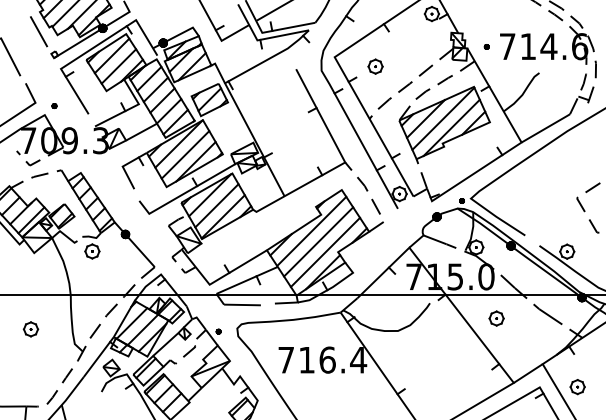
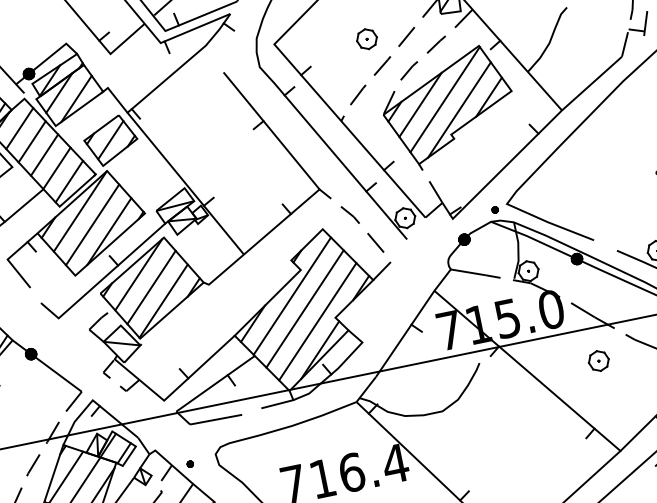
part: (375, 66) -> (366, 39), moved
part: (496, 318) -> (598, 360), moved

